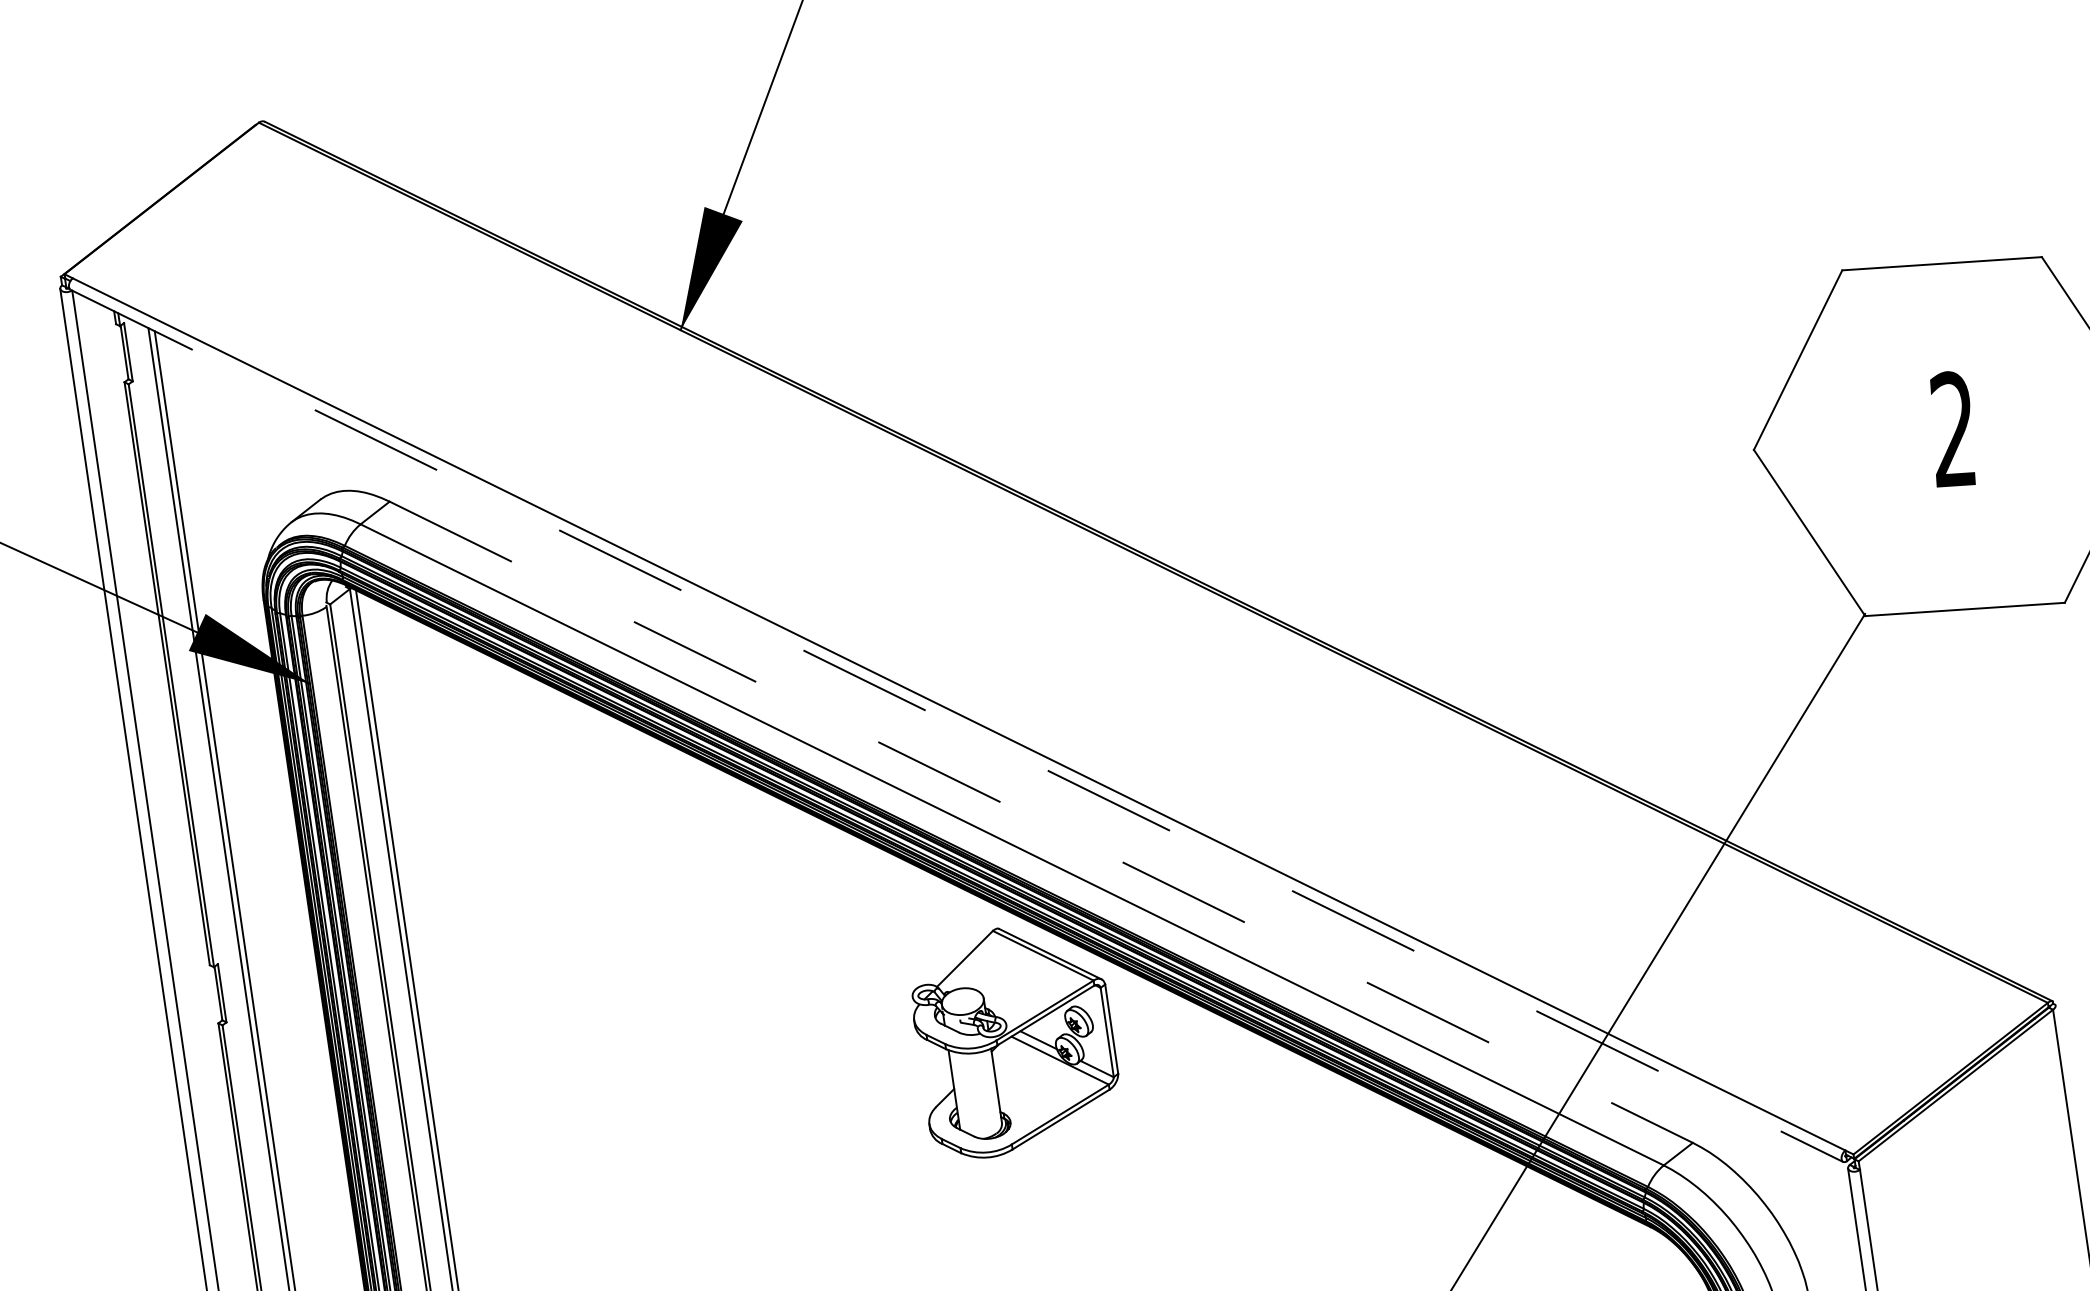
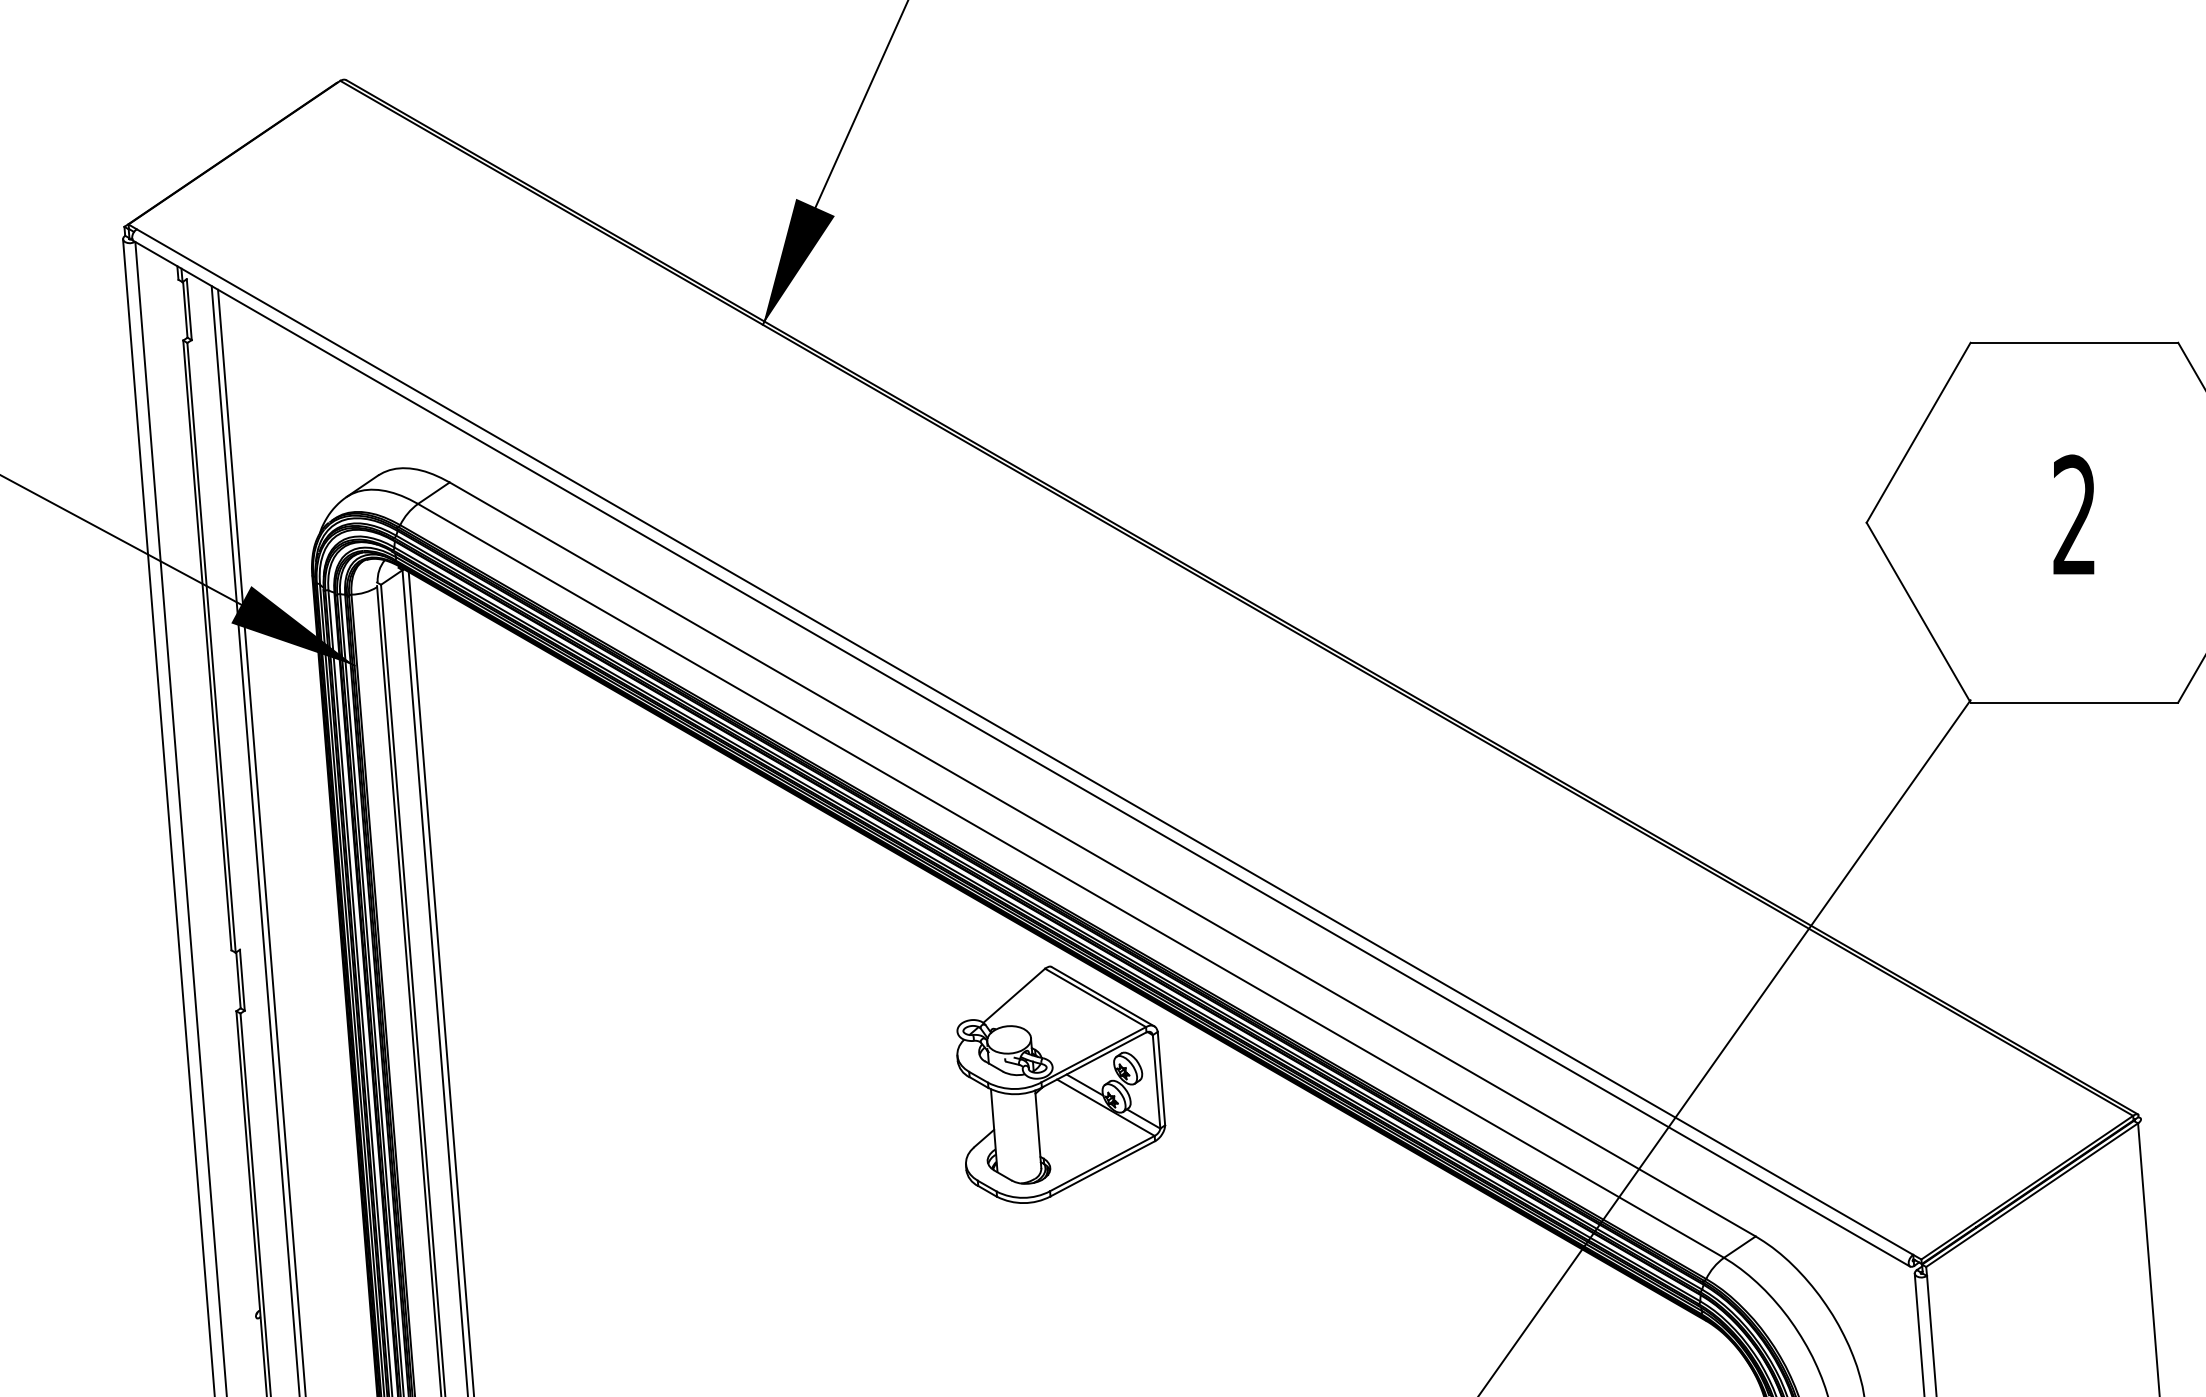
line: (956, 725) -> (1021, 753), dashed -> solid
line: (1042, 822) -> (1103, 859), dashed -> solid

